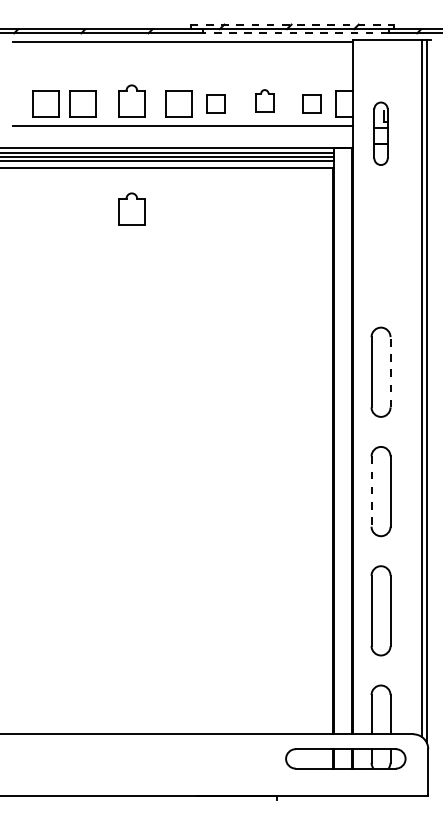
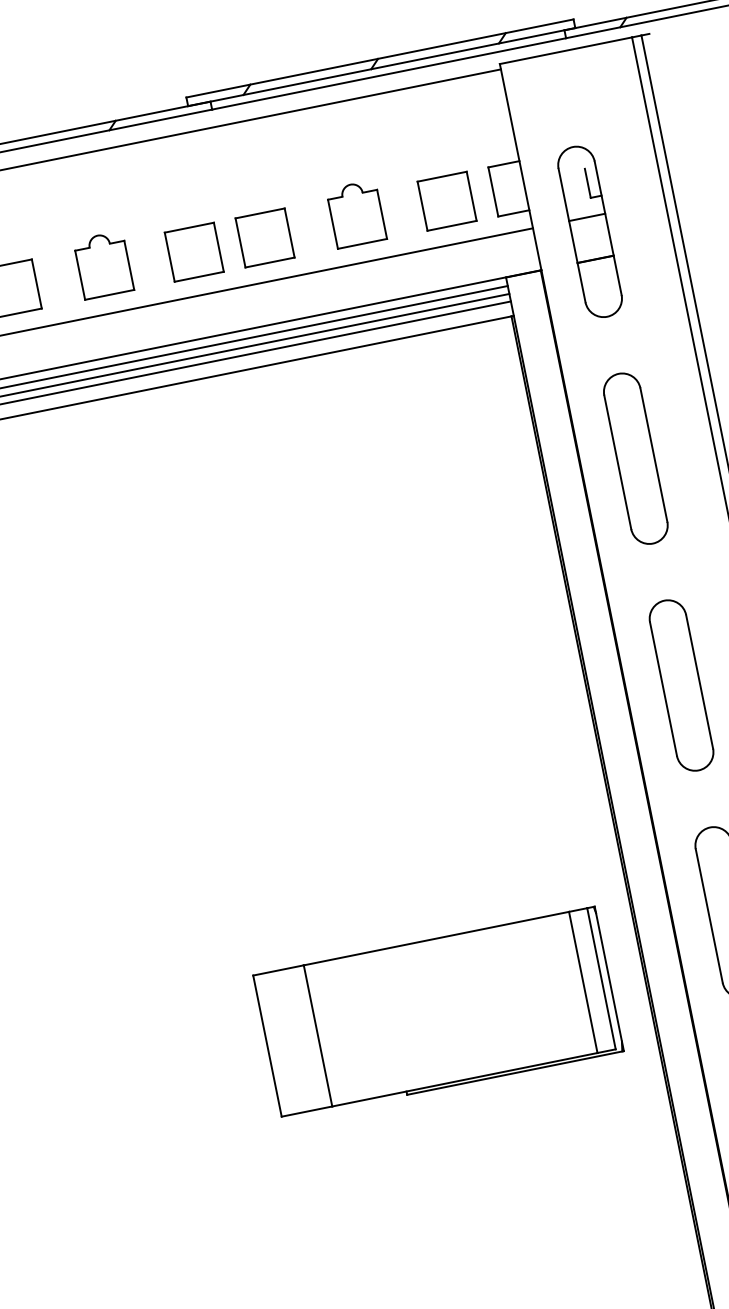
line: (292, 24) -> (379, 58), dashed -> solid
line: (295, 33) -> (389, 74), dashed -> solid
part: (264, 100) -> (355, 213), size x1.43
part: (215, 103) -> (263, 237), size x1.43
part: (311, 103) -> (446, 201), size x1.43
part: (380, 133) -> (588, 231), size x1.43
part: (131, 208) -> (144, 469), removed
part: (380, 252) -> (634, 458), added
line: (390, 371) -> (699, 680), dashed -> solid
line: (371, 492) -> (709, 917), dashed -> solid
part: (224, 513) -> (438, 1014), added

